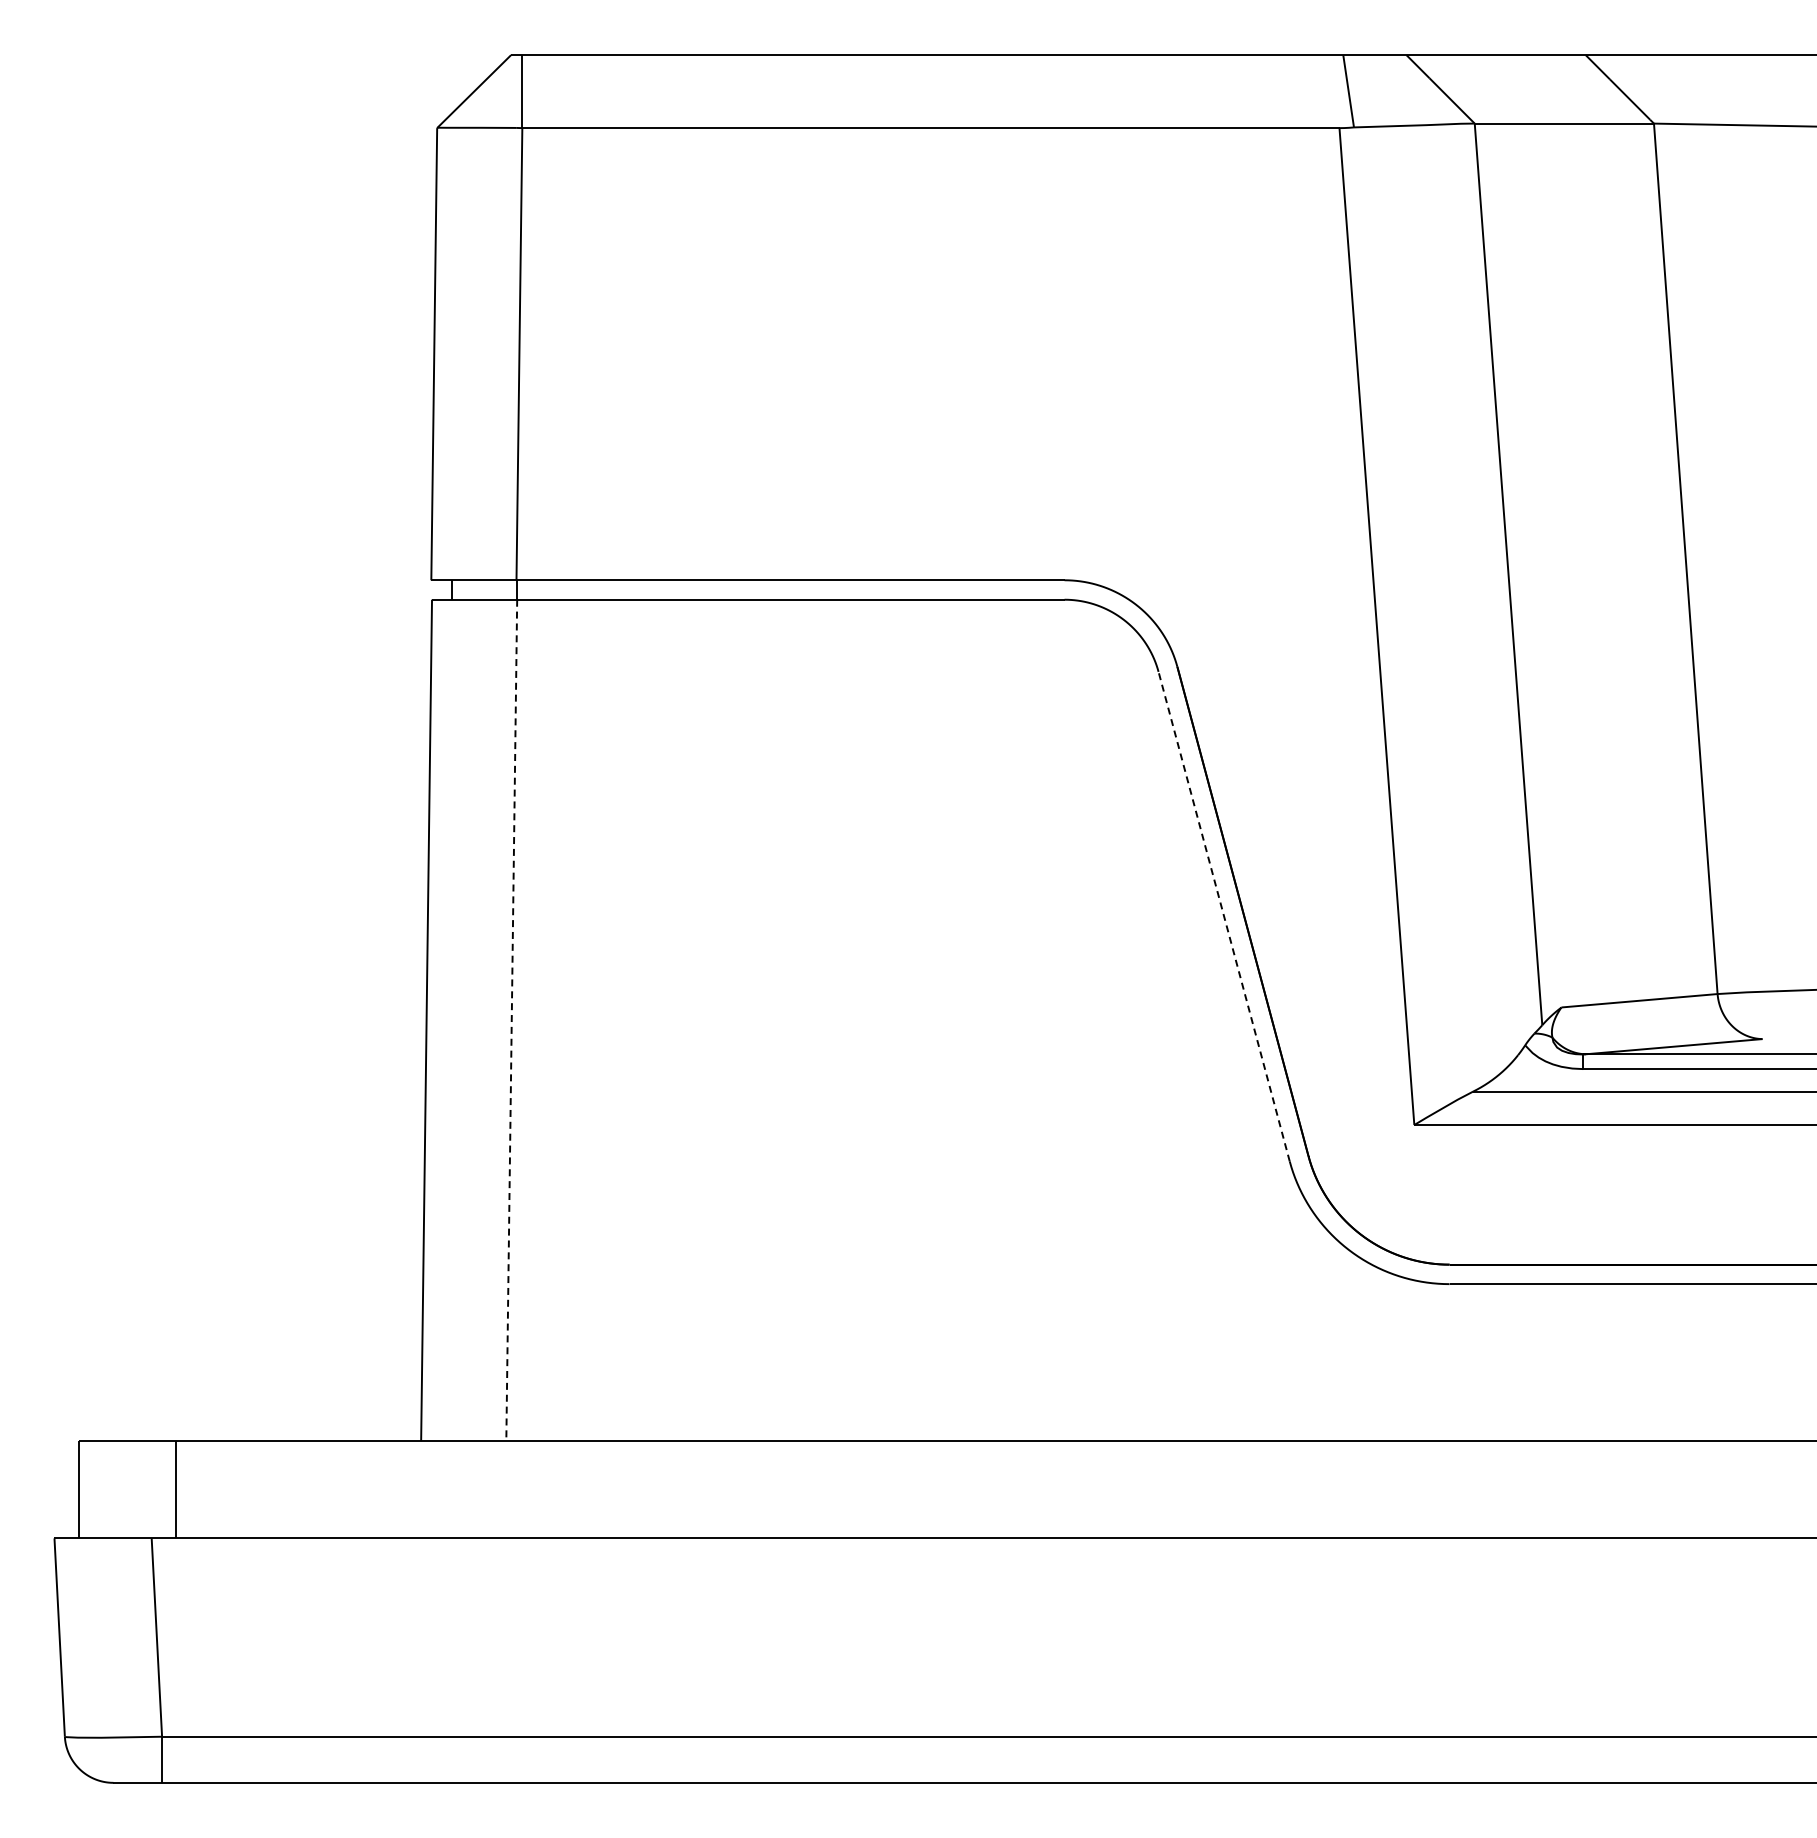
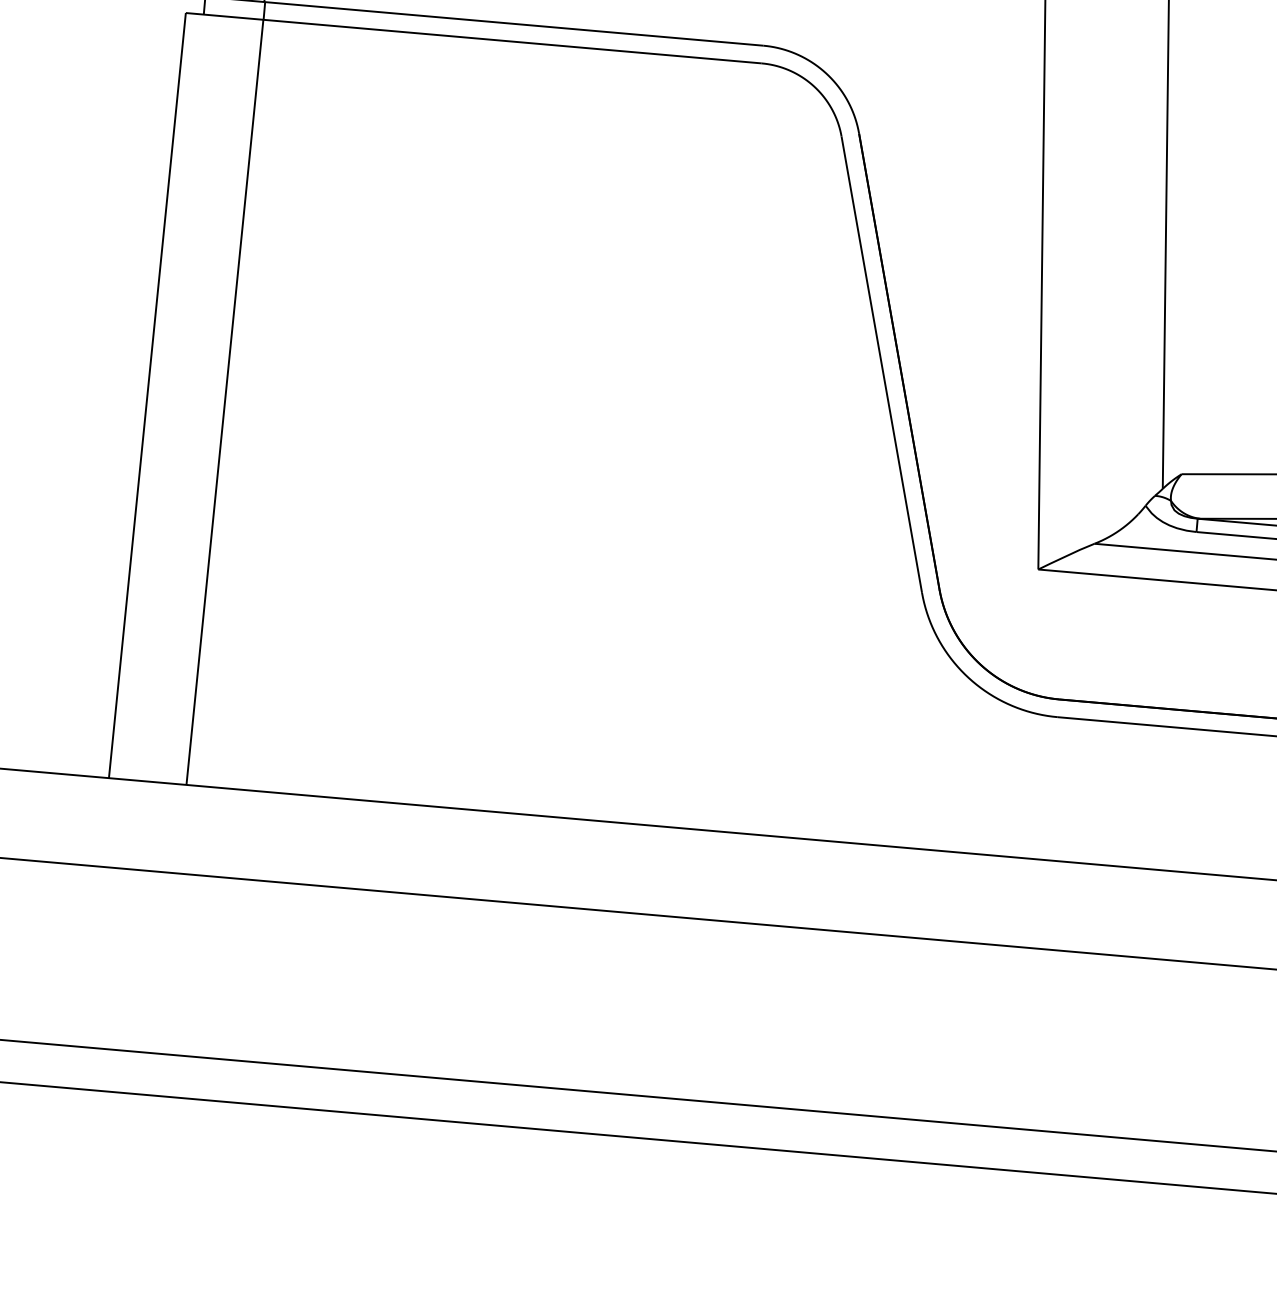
line: (1224, 916) -> (882, 364), dashed -> solid
line: (511, 1020) -> (224, 402), dashed -> solid

